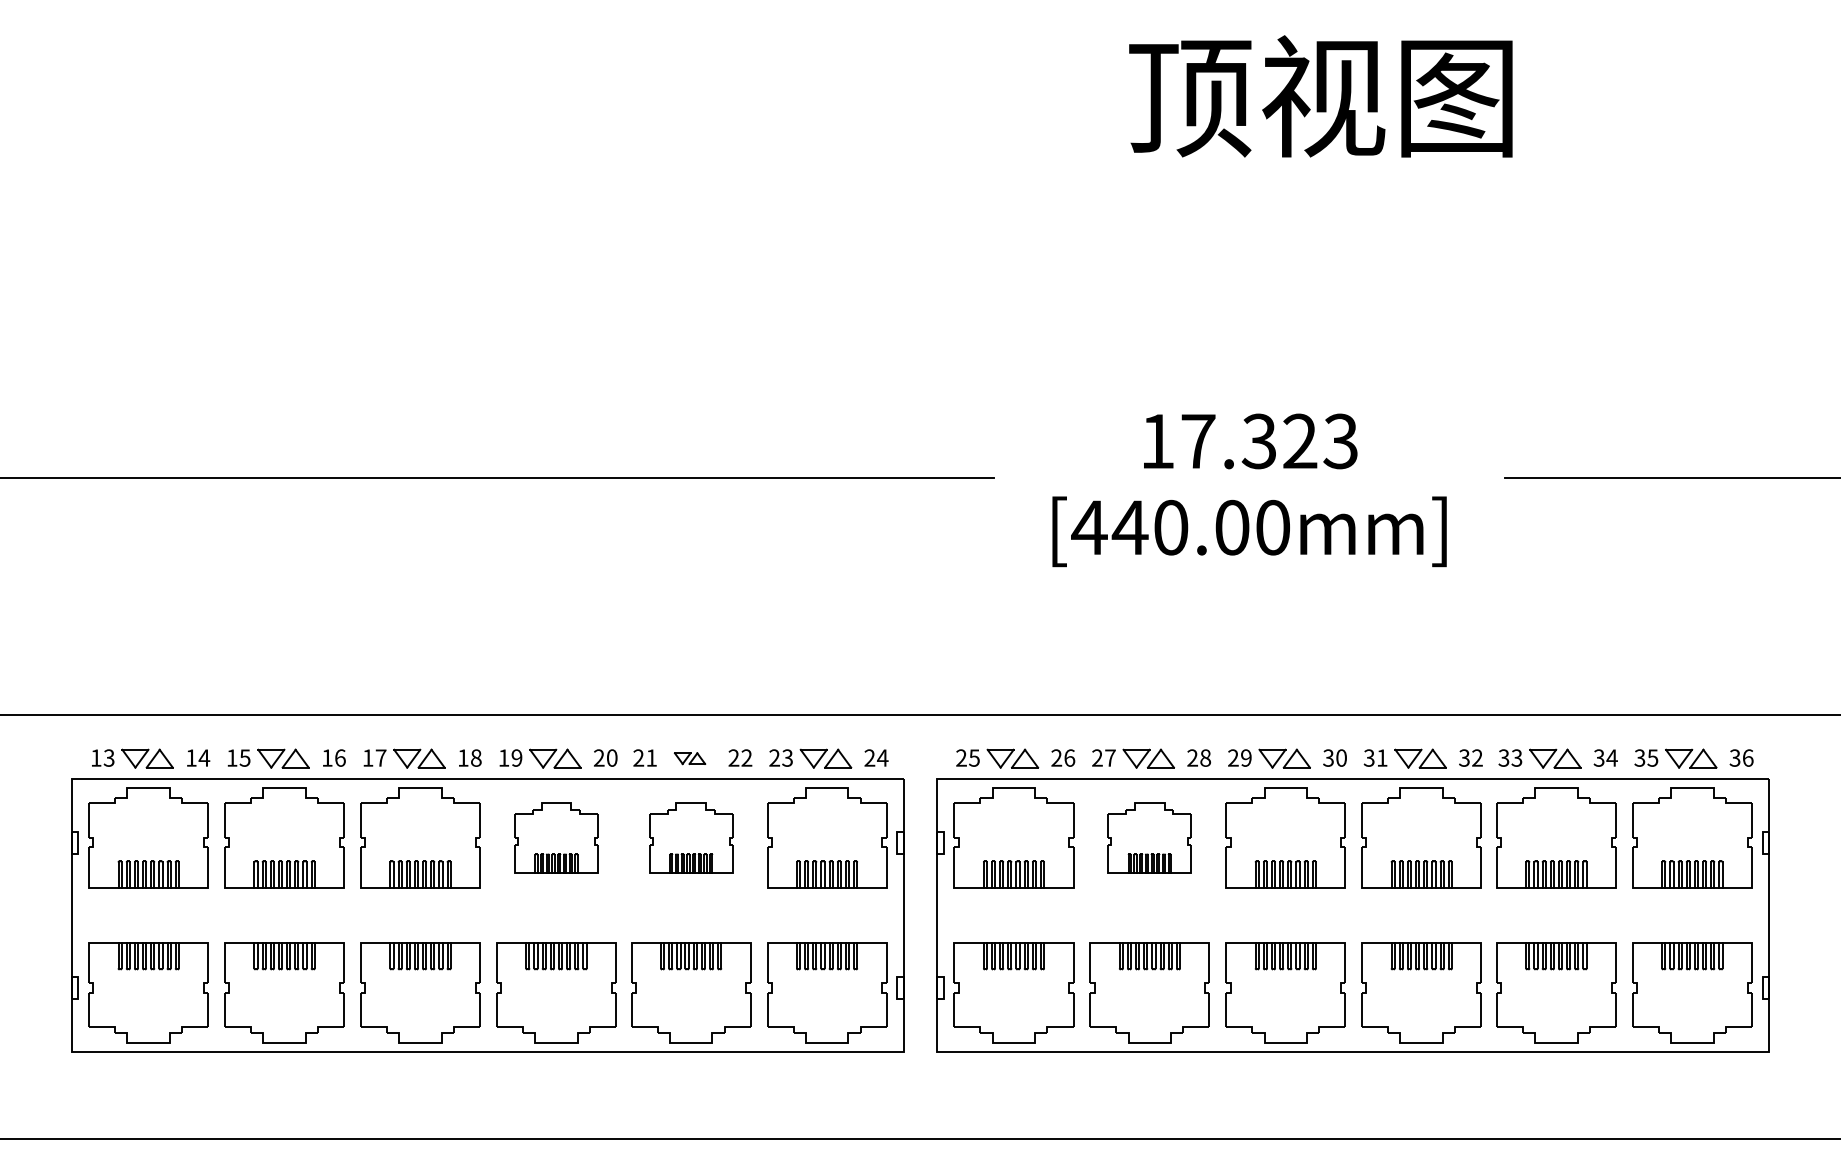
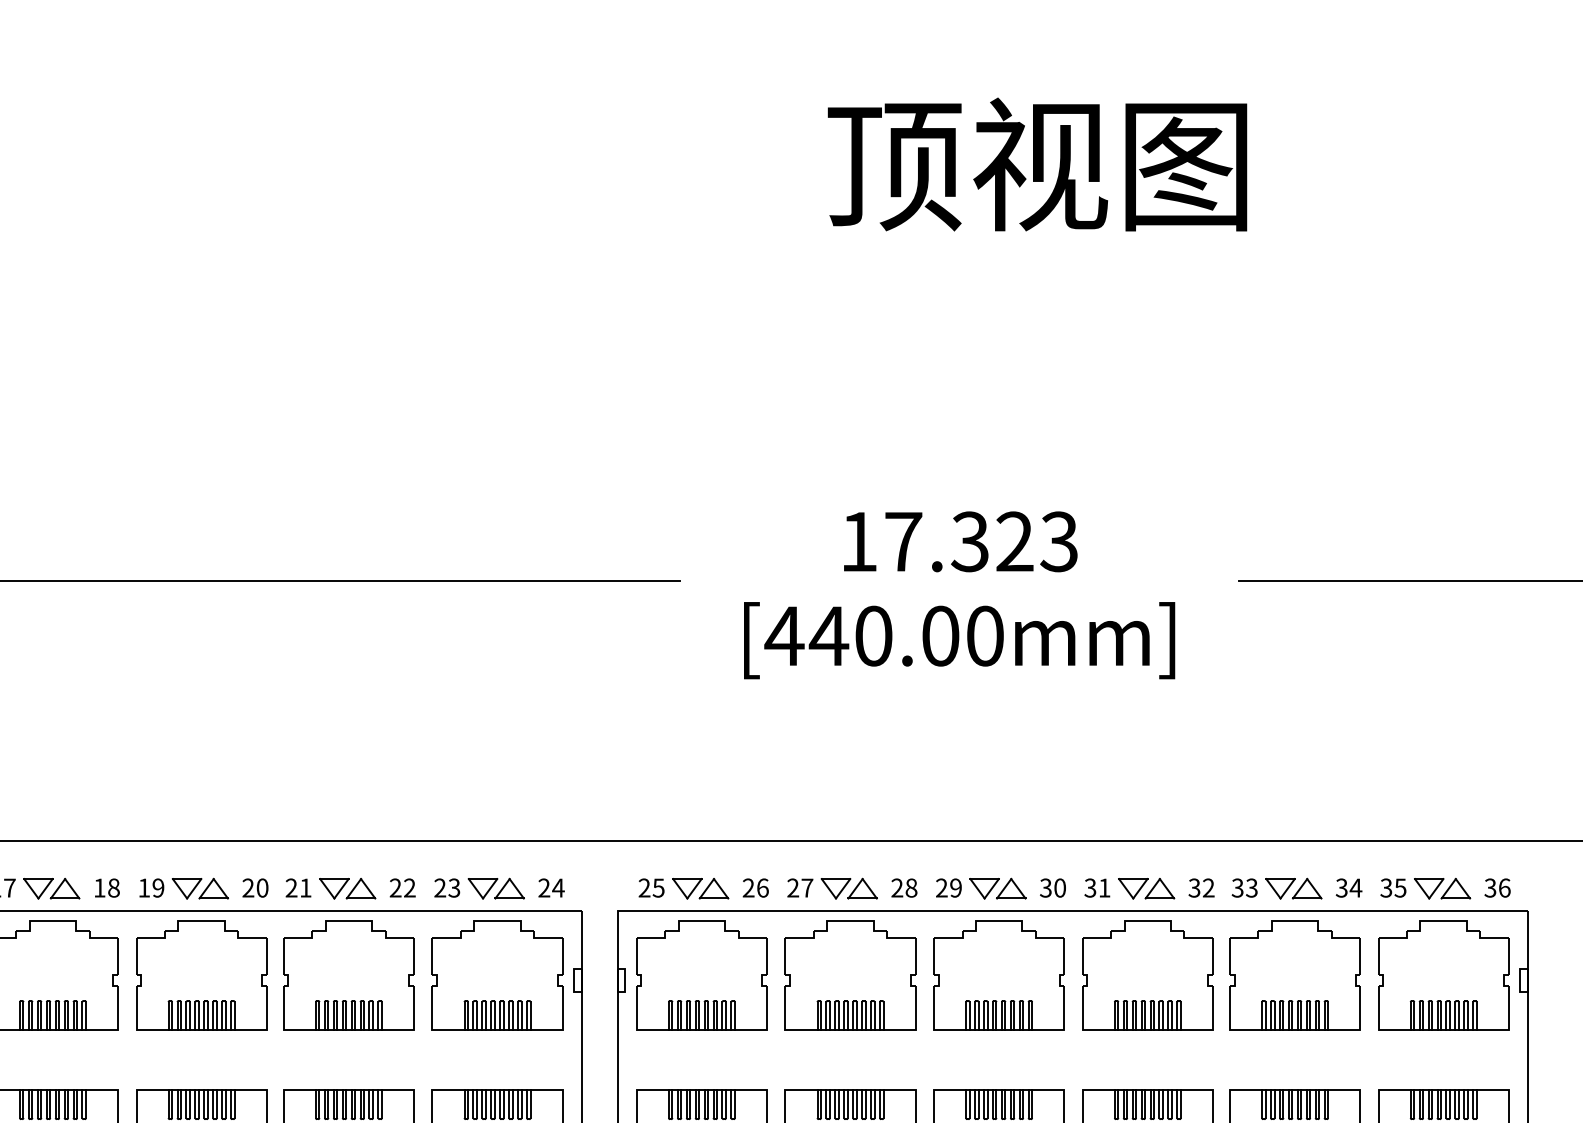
part: (689, 758) -> (347, 888), size x1.67
part: (556, 837) -> (201, 974), size x1.43
part: (691, 837) -> (349, 974), size x1.43
part: (1149, 837) -> (850, 974), size x1.43

